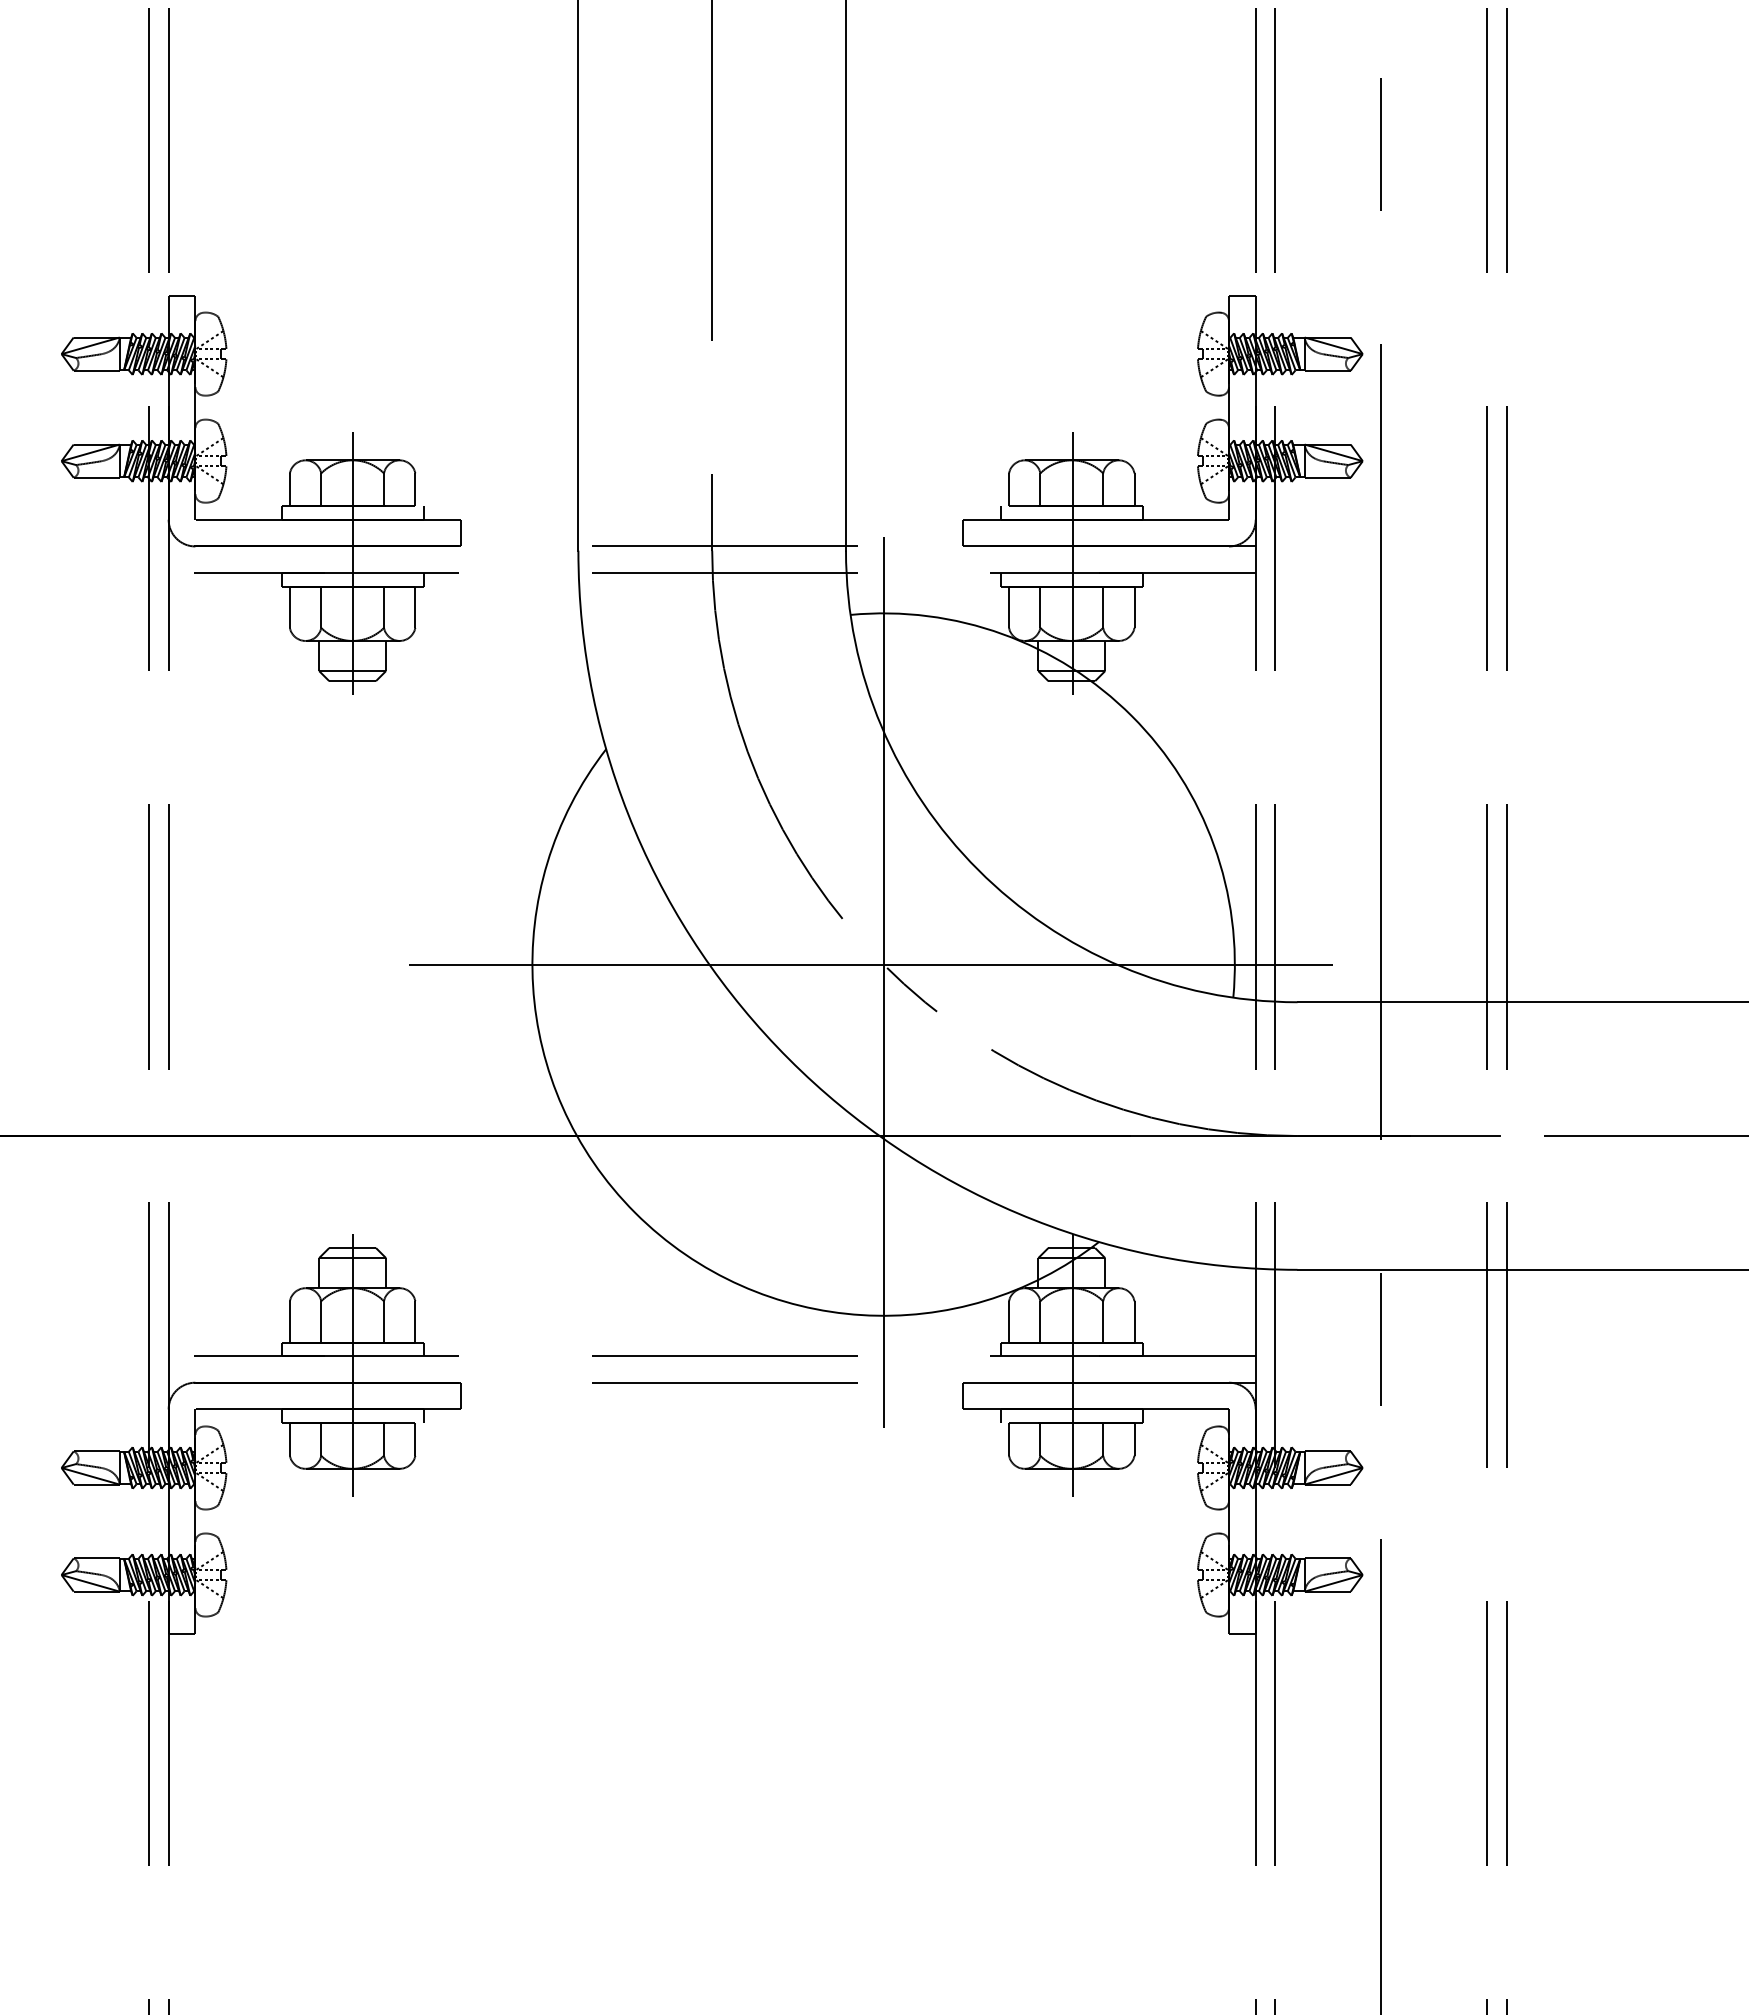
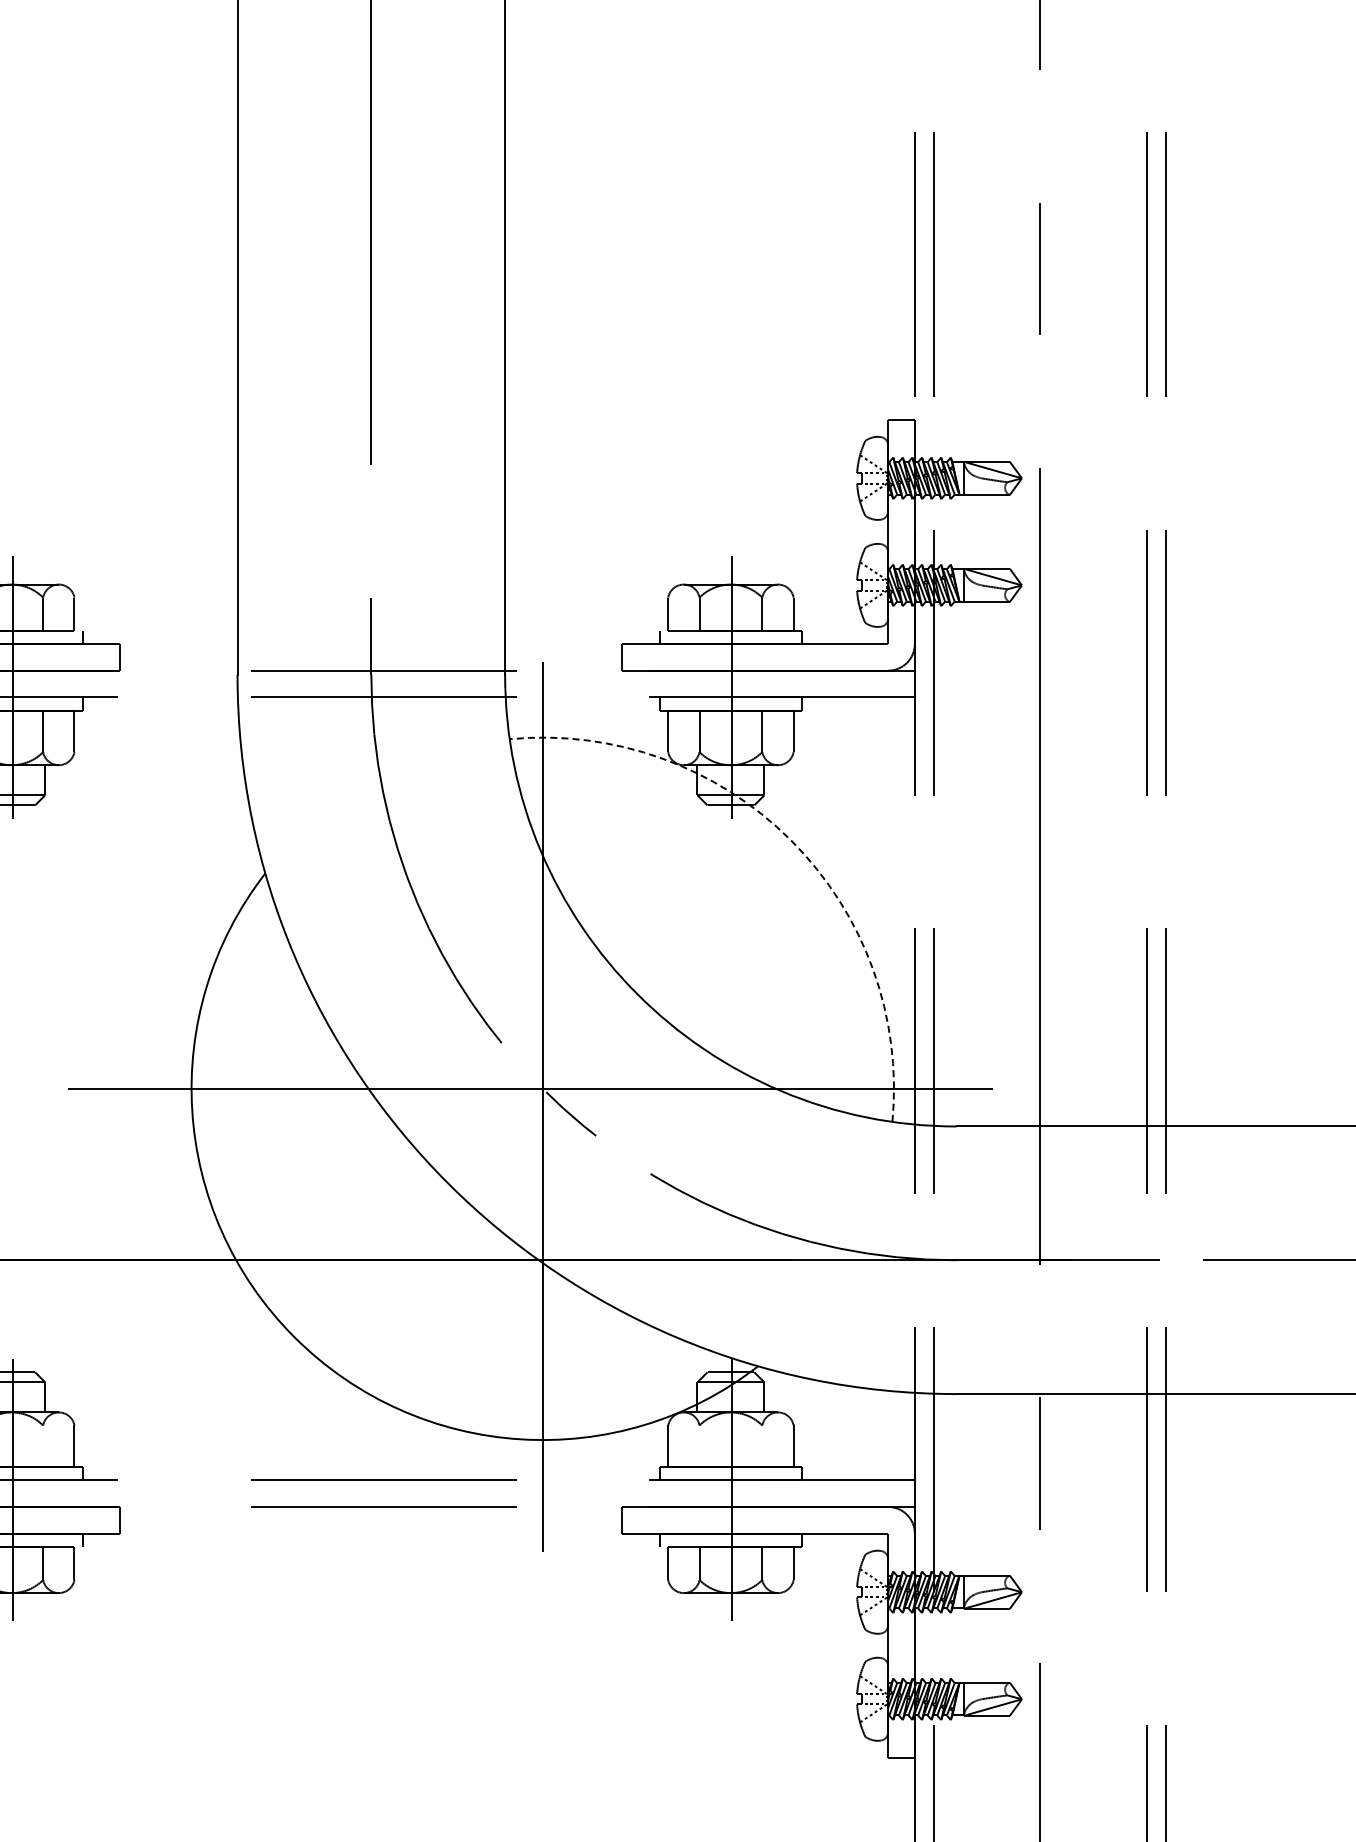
arc: (1132, 716) -> (791, 840), solid -> dashed
line: (384, 1321) -> (43, 1445), removed
line: (1040, 1321) -> (699, 1445), removed
line: (1103, 1321) -> (762, 1445), removed

